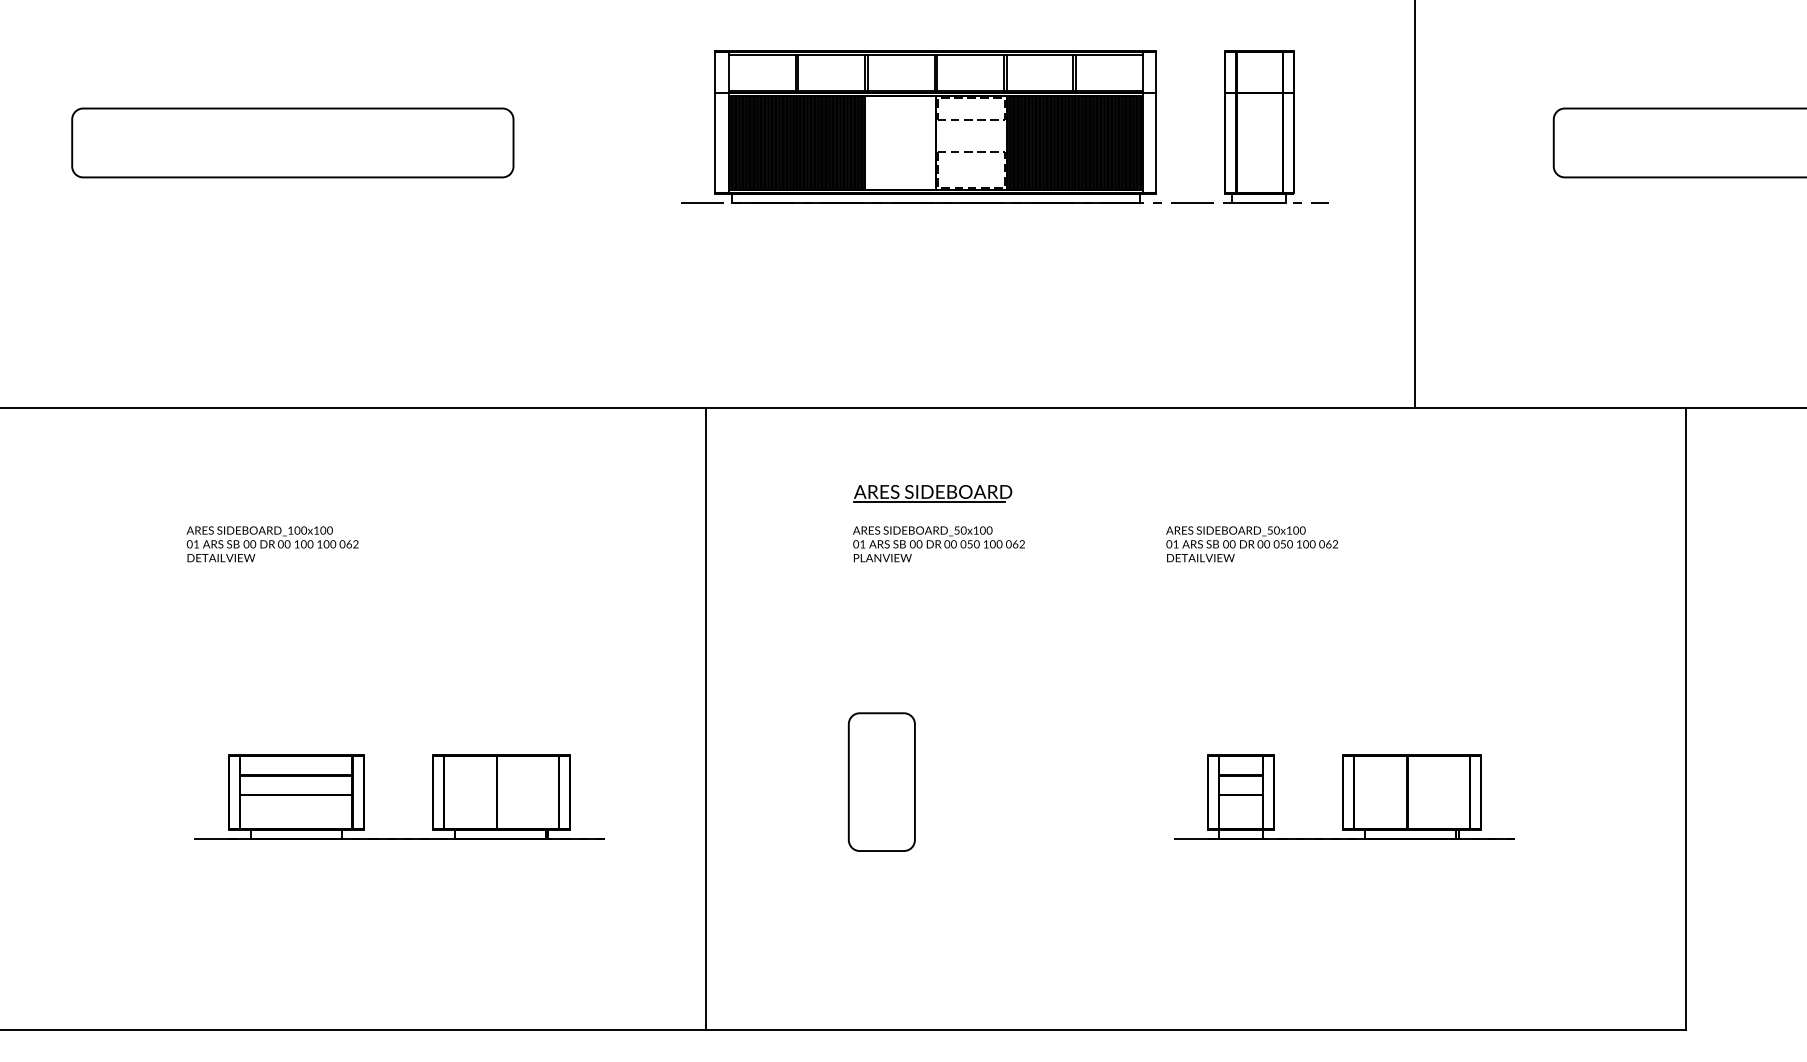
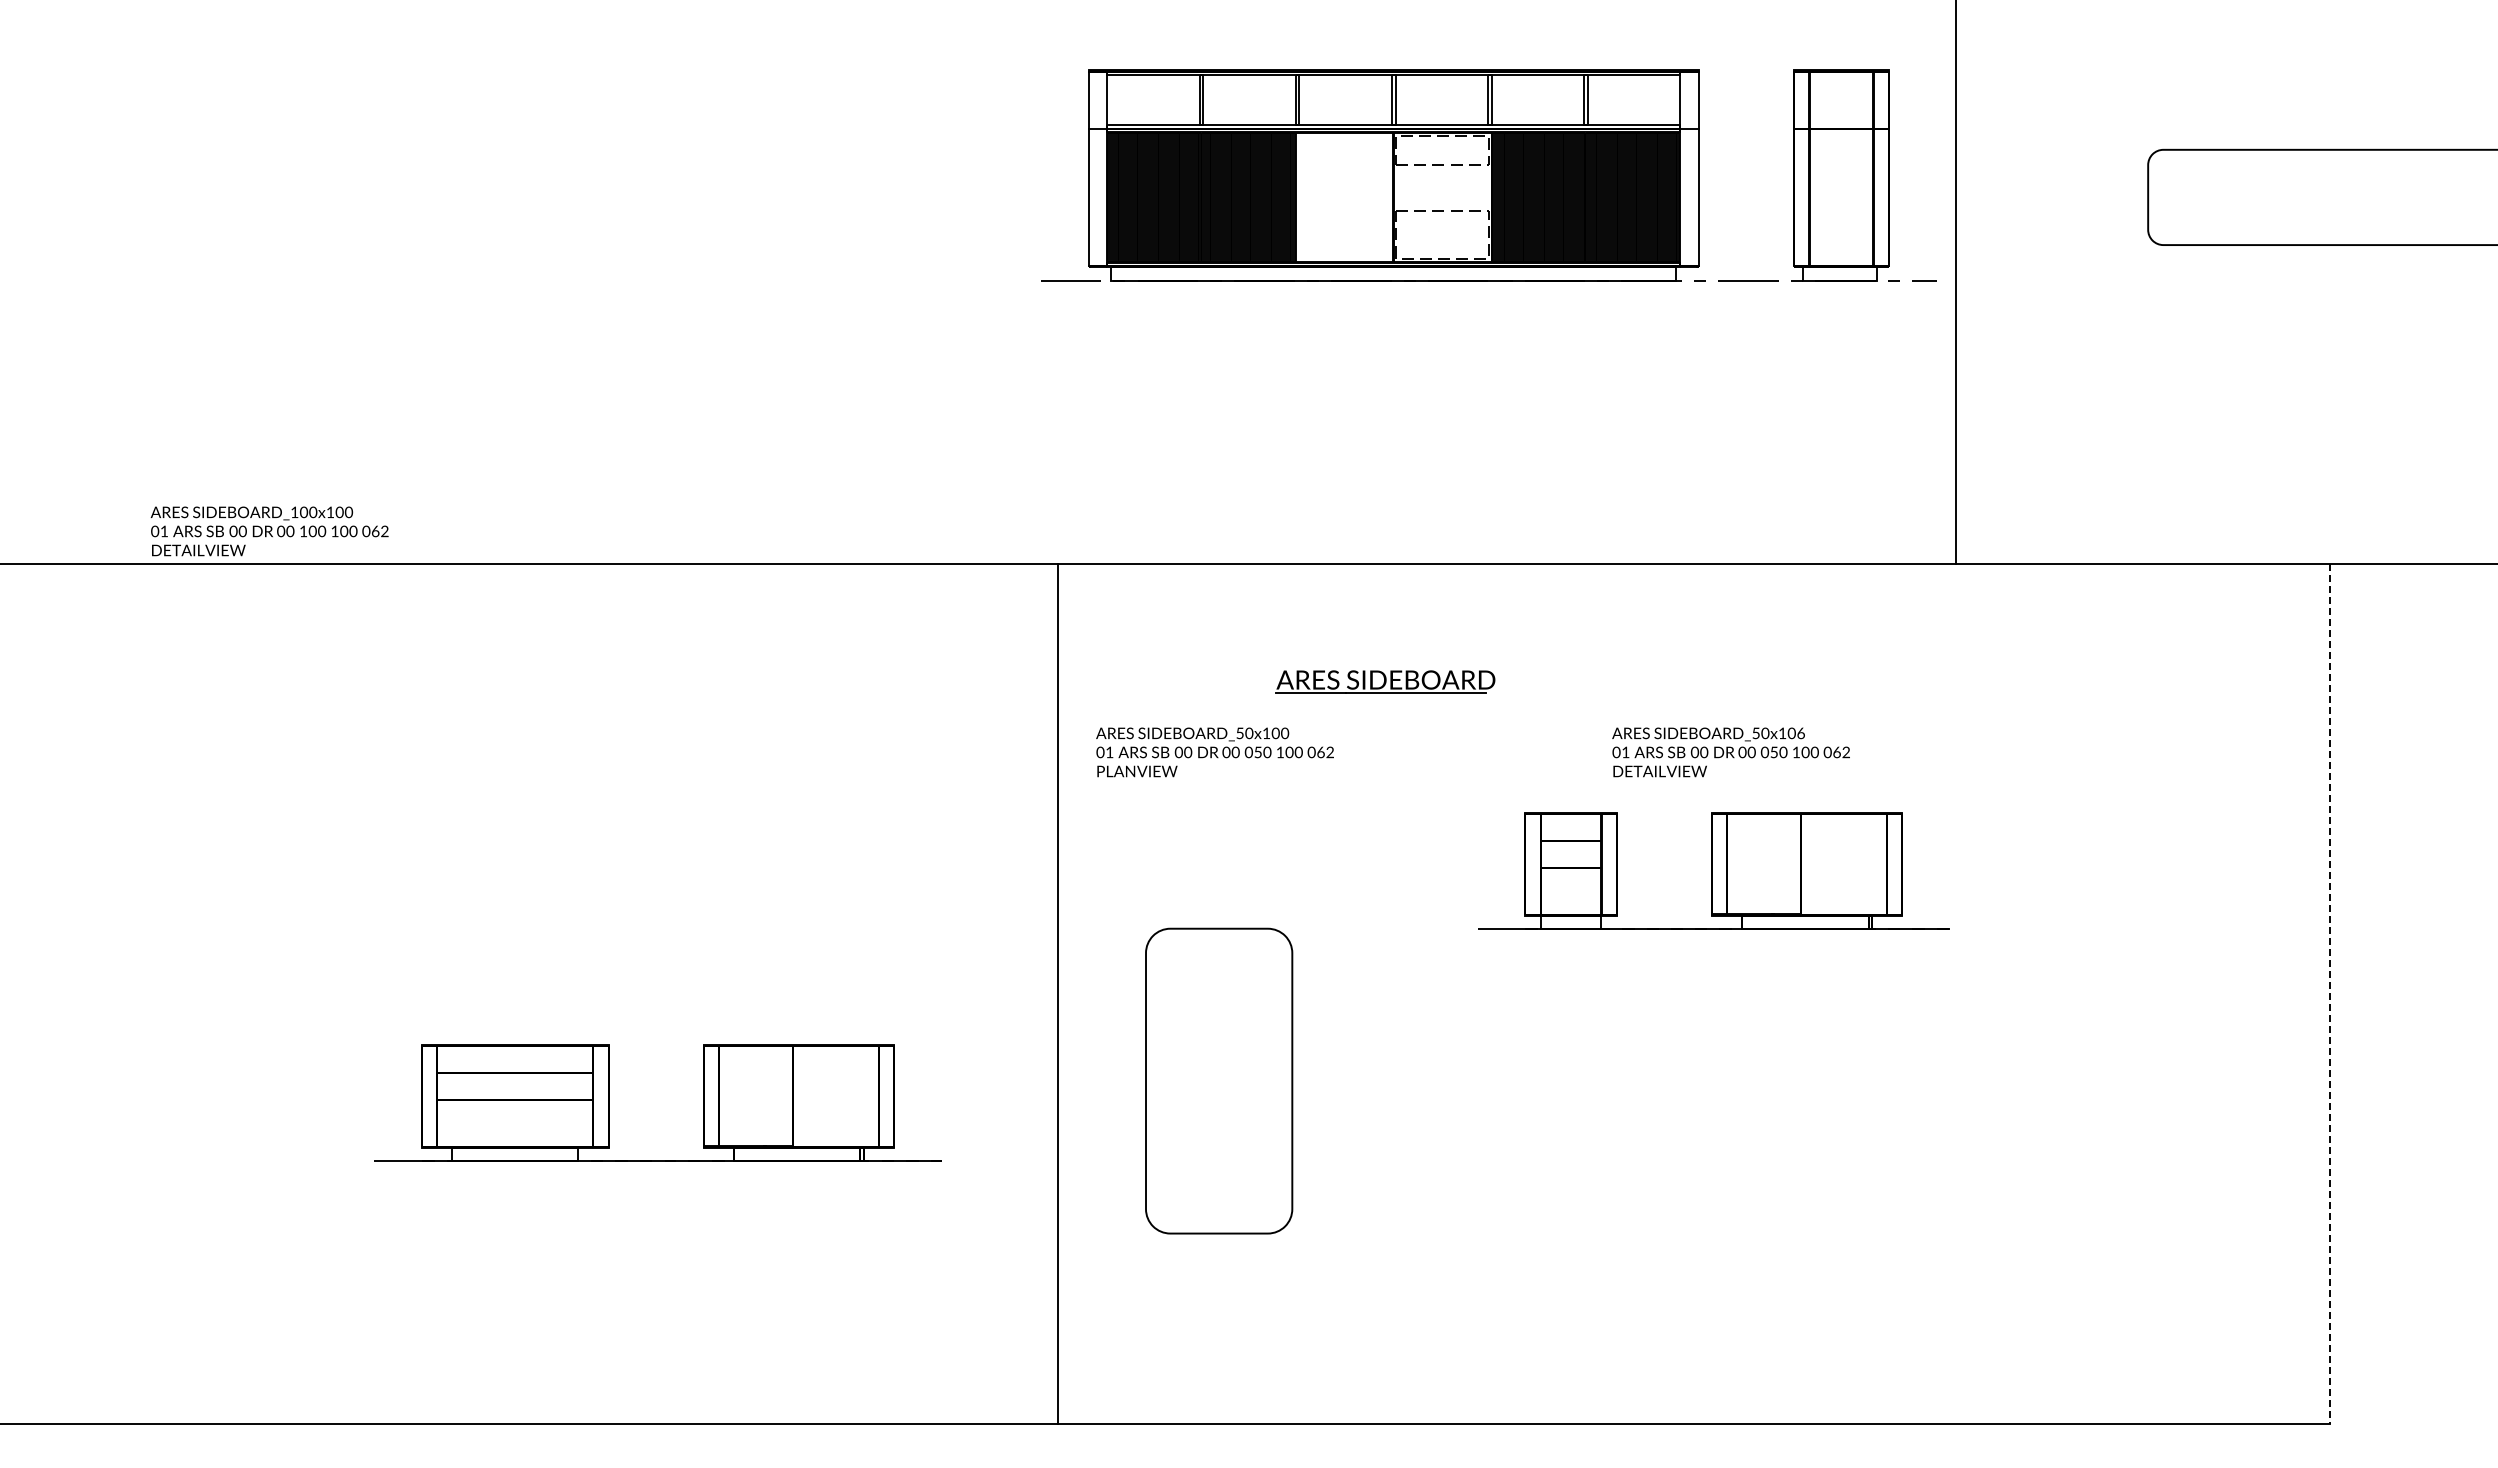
part: (1004, 127) -> (1488, 175), moved
part: (292, 142) -> (404, 196), removed
part: (932, 493) -> (1385, 681), moved
text: (1303, 529) -> (1801, 732), SIDEBOARD_50x100 -> SIDEBOARD_50x106
text: (272, 544) -> (269, 531), moved
text: (938, 544) -> (1214, 752), moved
line: (705, 719) -> (1057, 994), moved
line: (1685, 719) -> (2330, 994), solid -> dashed
part: (881, 782) -> (1218, 1081), size x1.6
part: (432, 796) -> (703, 1102), moved
part: (1344, 796) -> (1713, 870), moved

